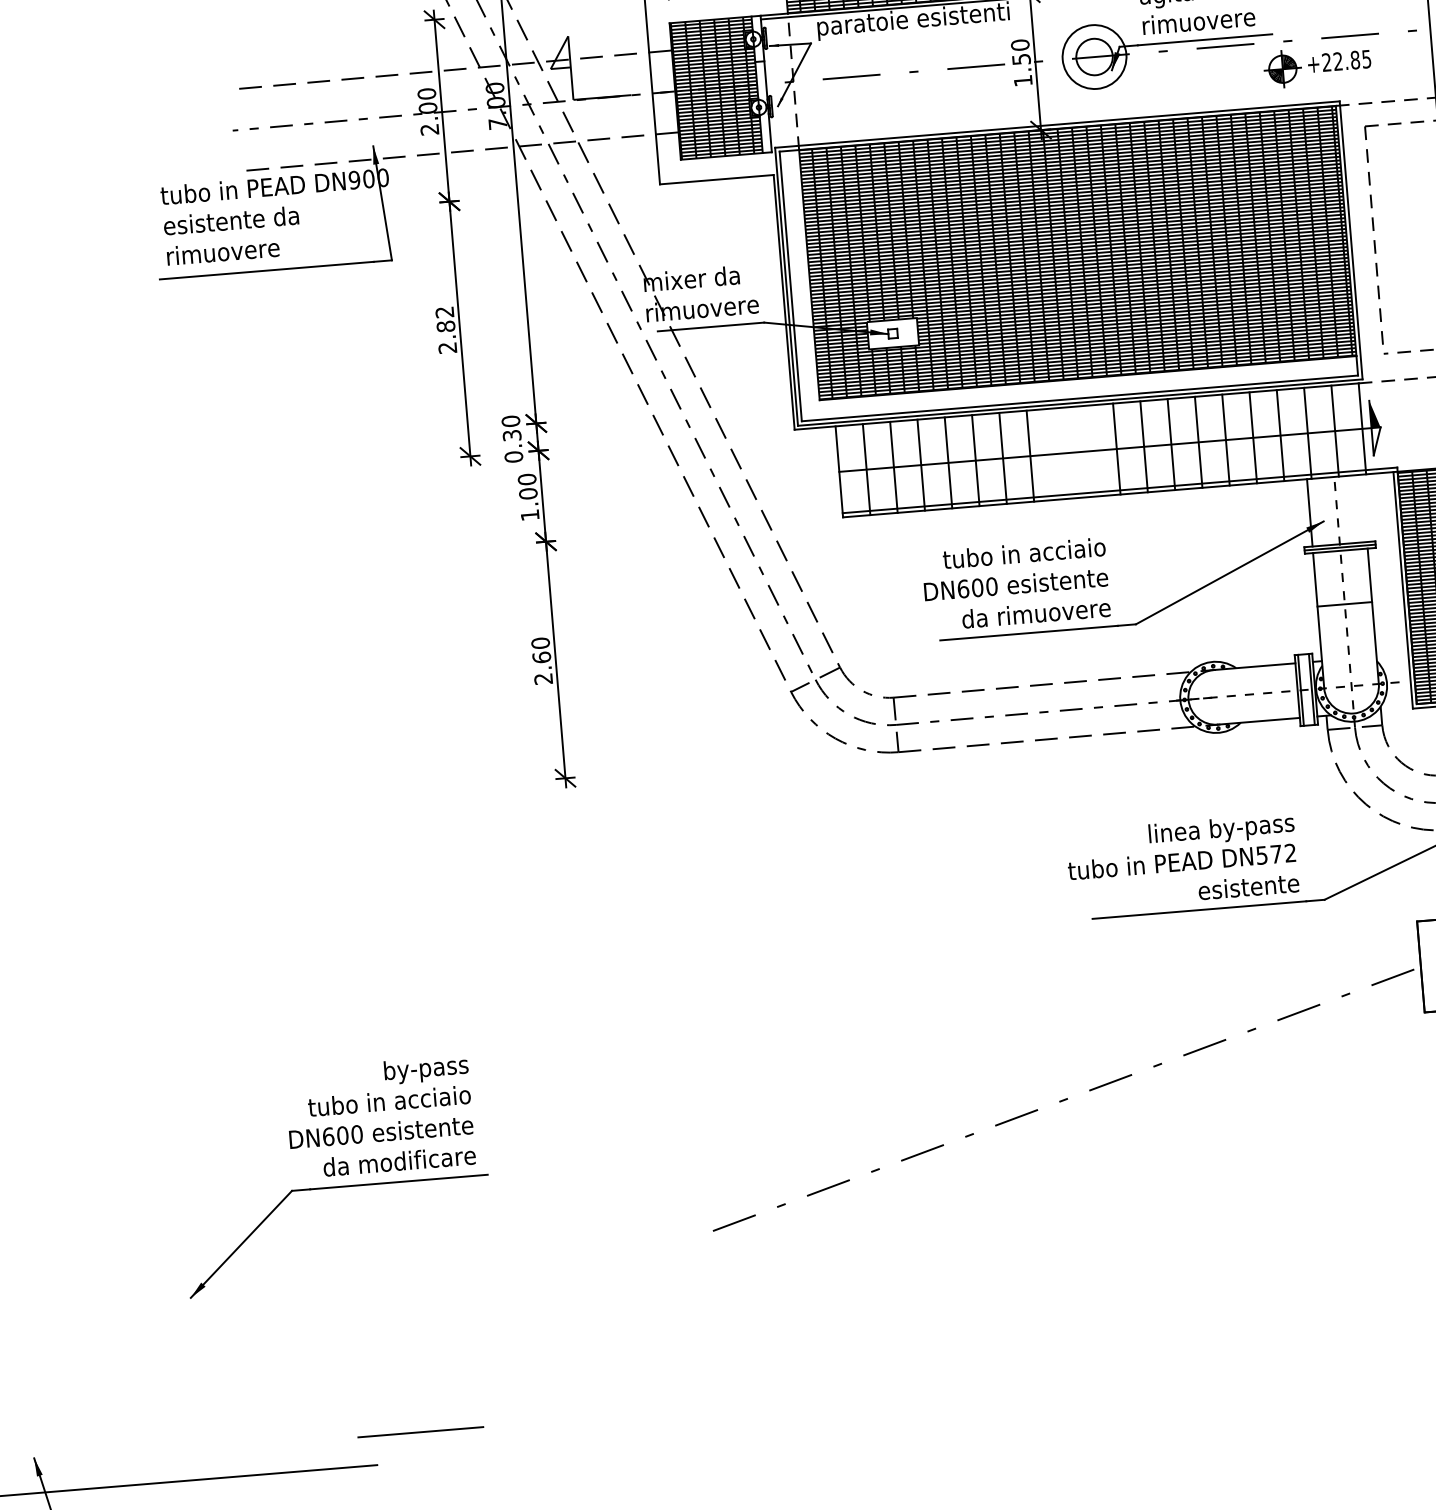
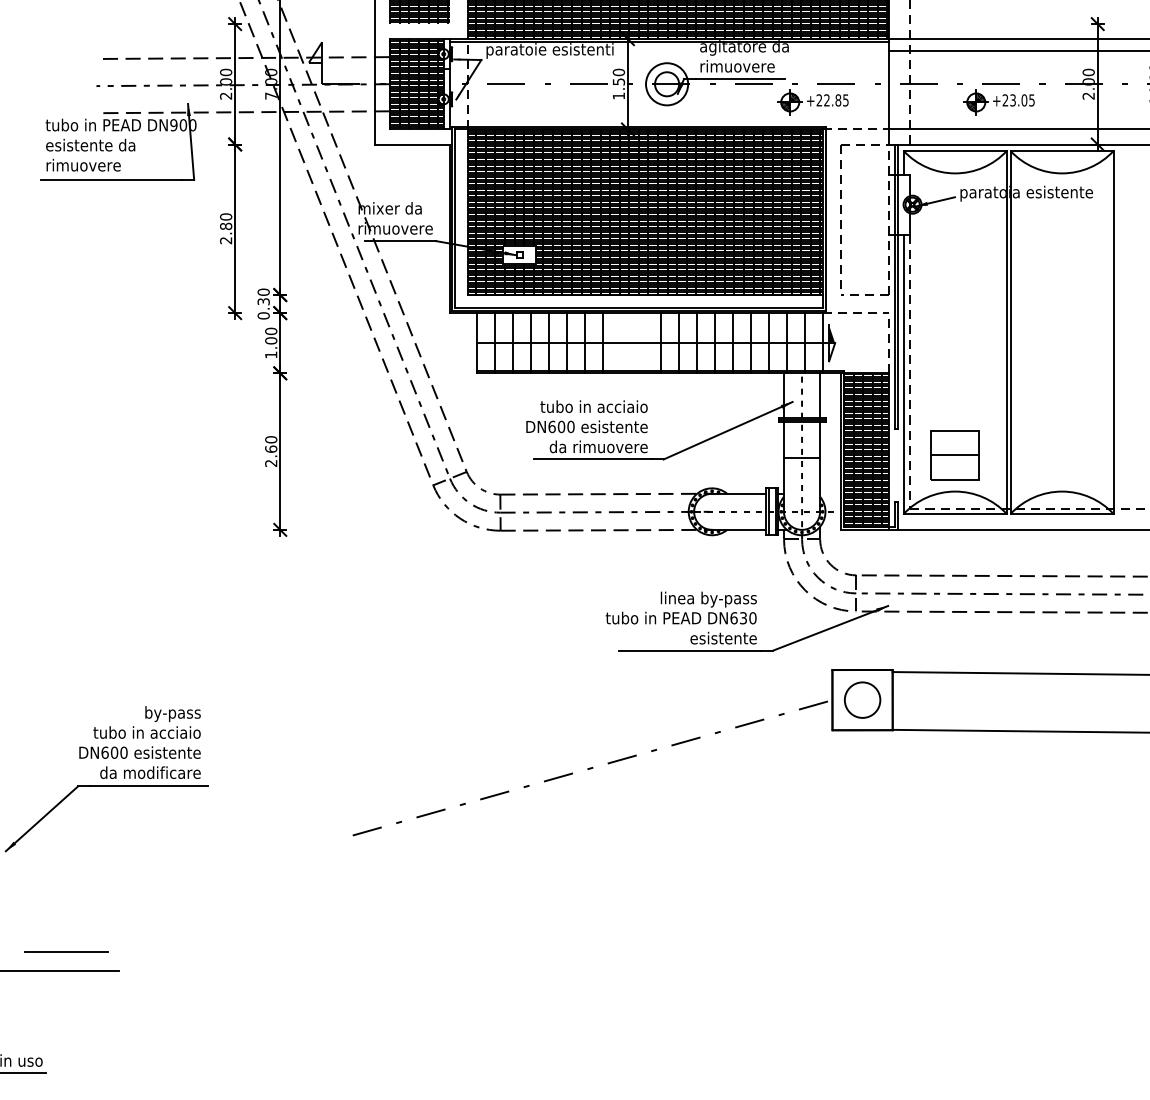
text: (445, 311) -> (226, 216), 2.82 -> 2.80
line: (1364, 508) -> (820, 395), added
text: (1276, 854) -> (743, 618), DN572 -> DN630
line: (420, 1431) -> (66, 951), moved

